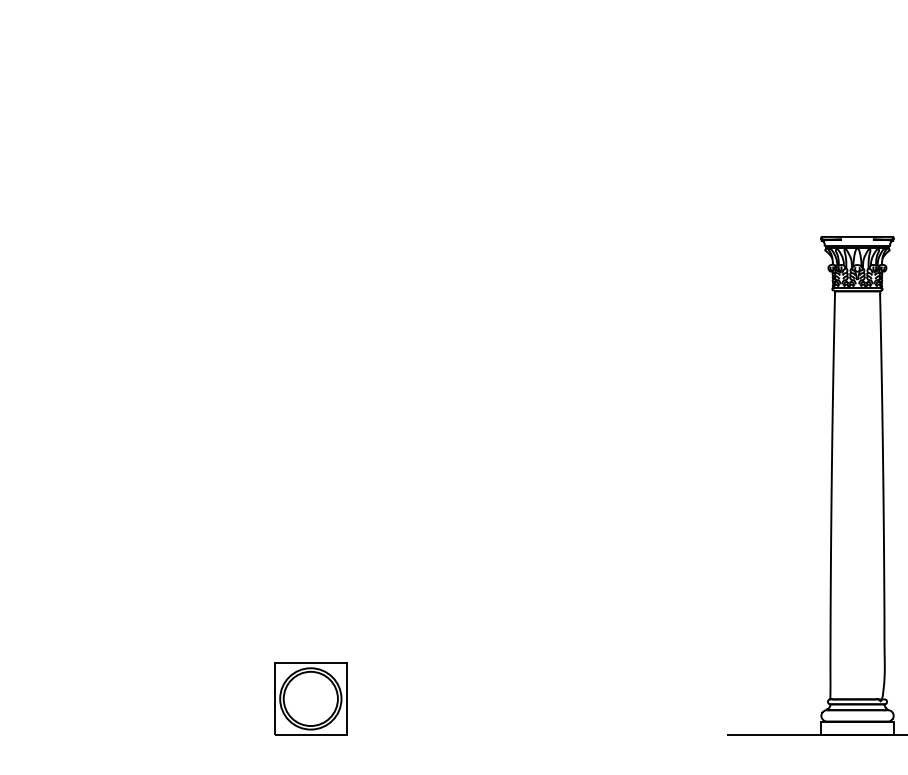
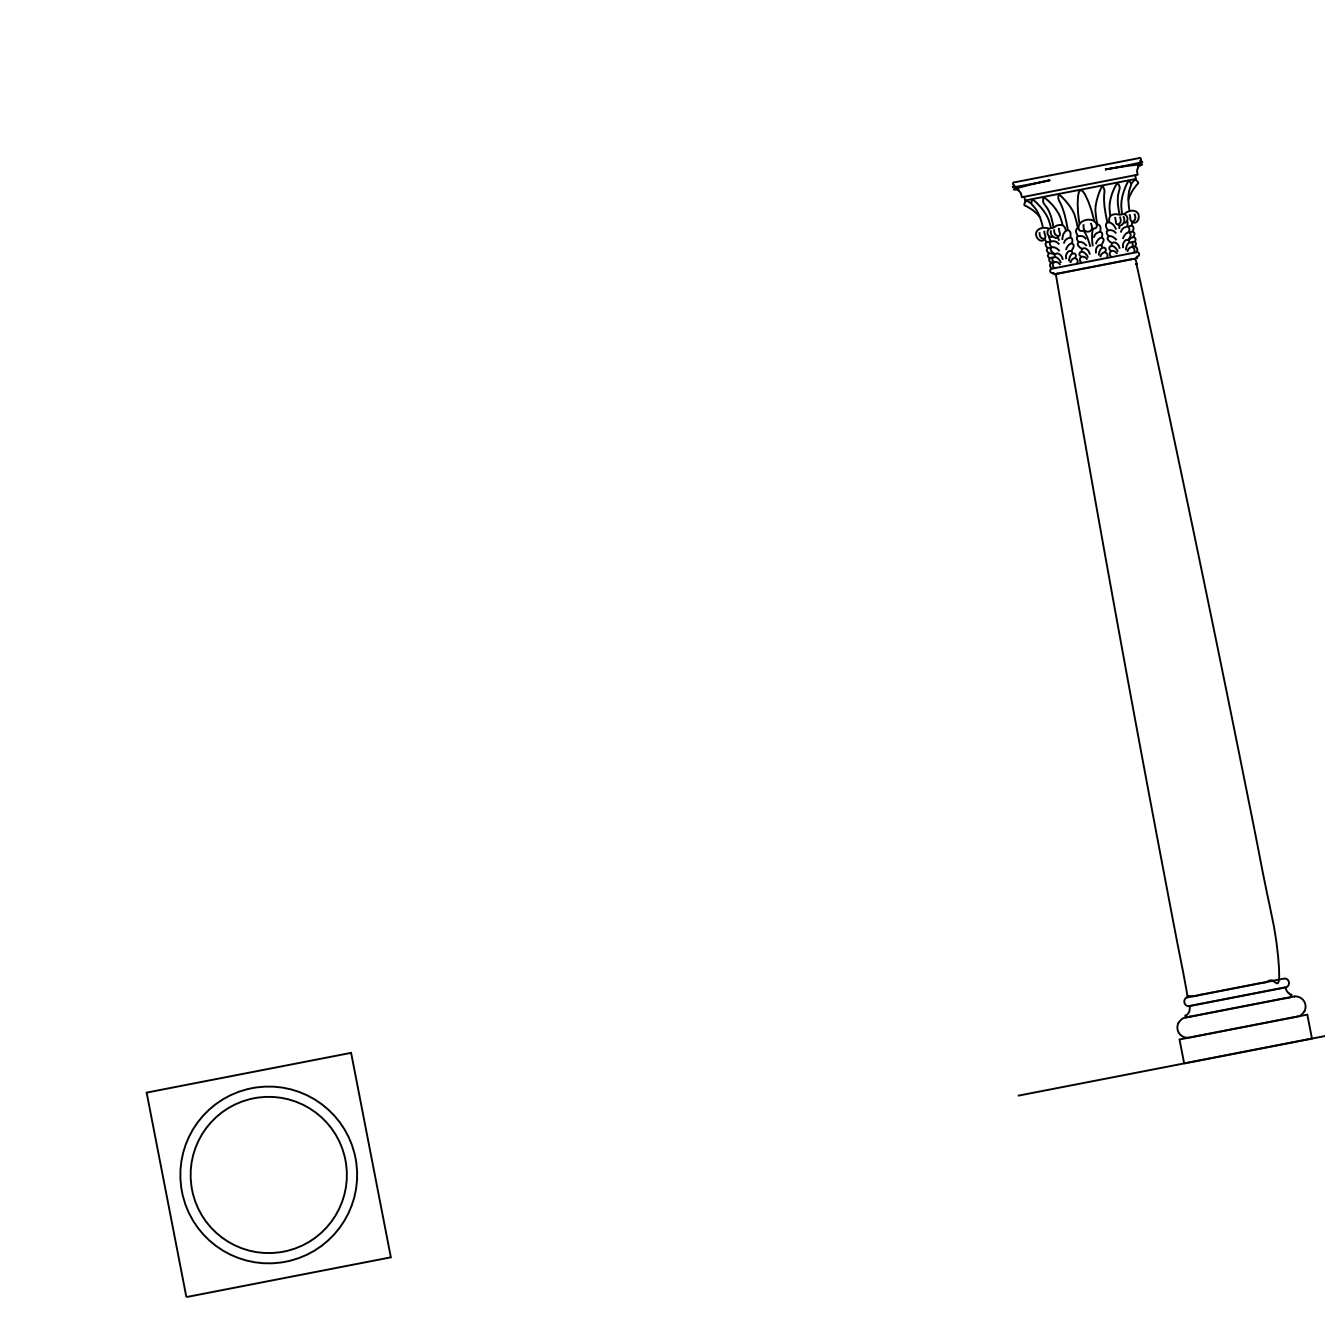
part: (310, 698) -> (268, 1174), size x1.6

